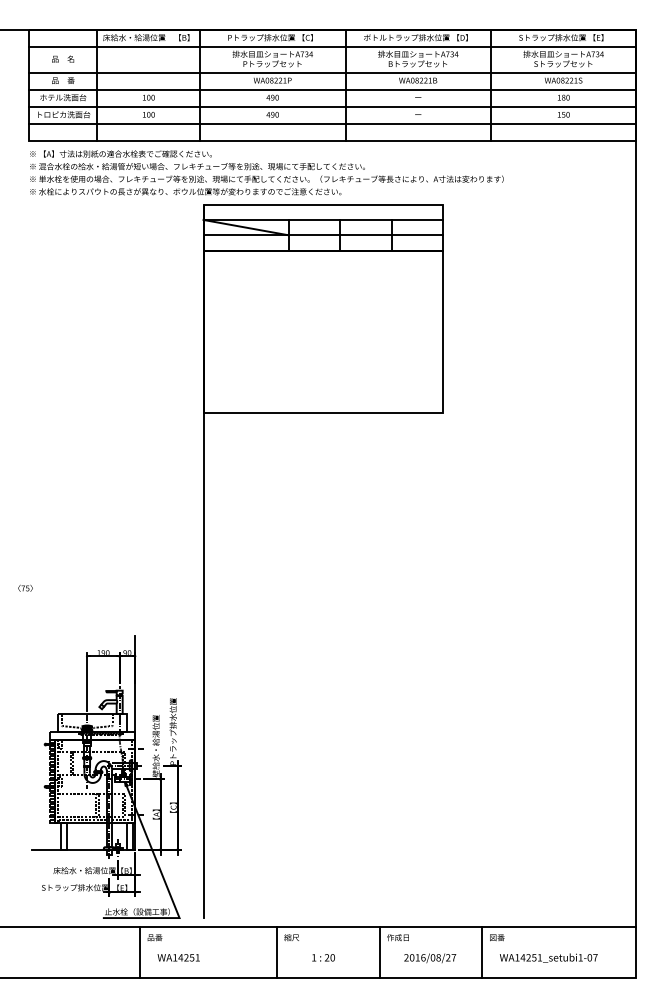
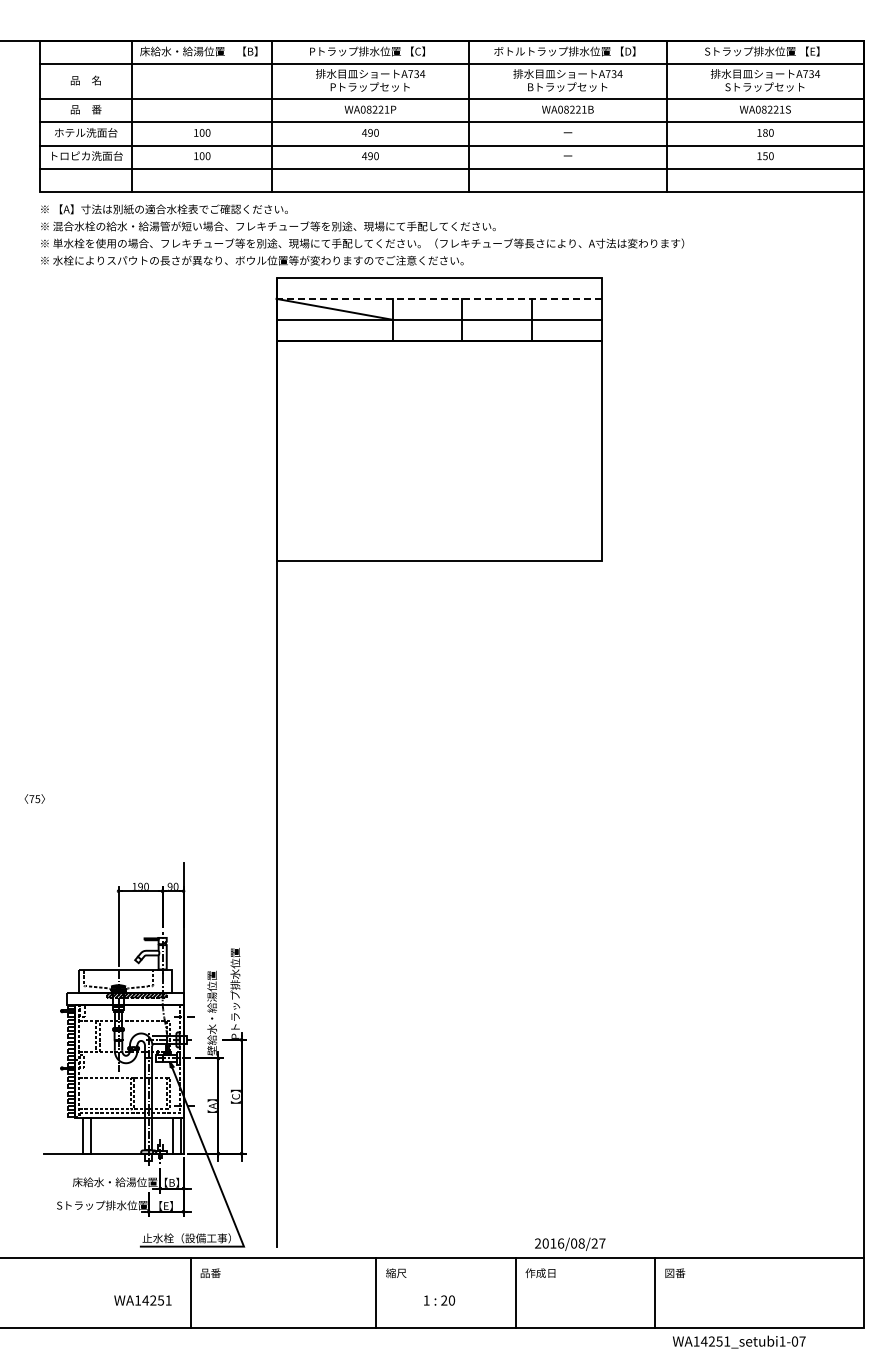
line: (323, 219) -> (439, 298), solid -> dashed
text: (178, 957) -> (142, 1300), moved
text: (430, 957) -> (570, 1243), moved
text: (548, 957) -> (739, 1341), moved

